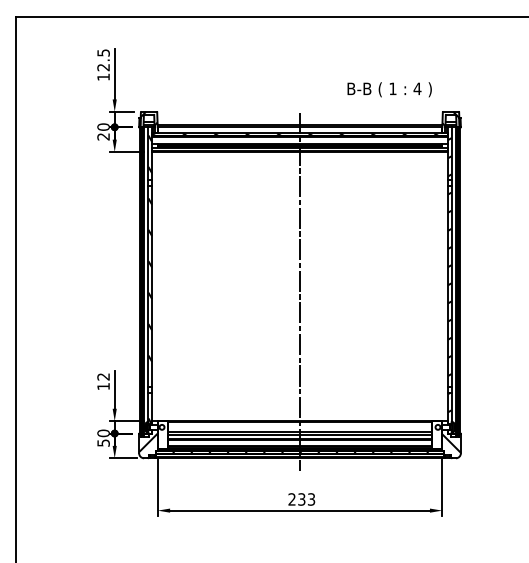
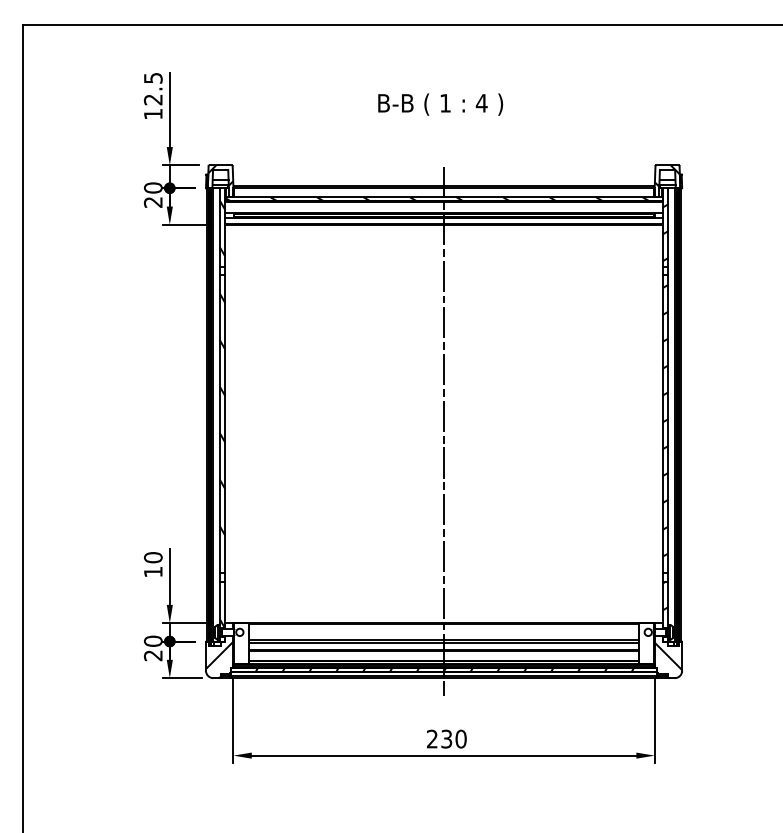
text: (389, 89) -> (440, 104), moved
text: (103, 376) -> (153, 557), 12 -> 10
text: (103, 442) -> (153, 654), 50 -> 20
text: (311, 499) -> (461, 739), 233 -> 230

